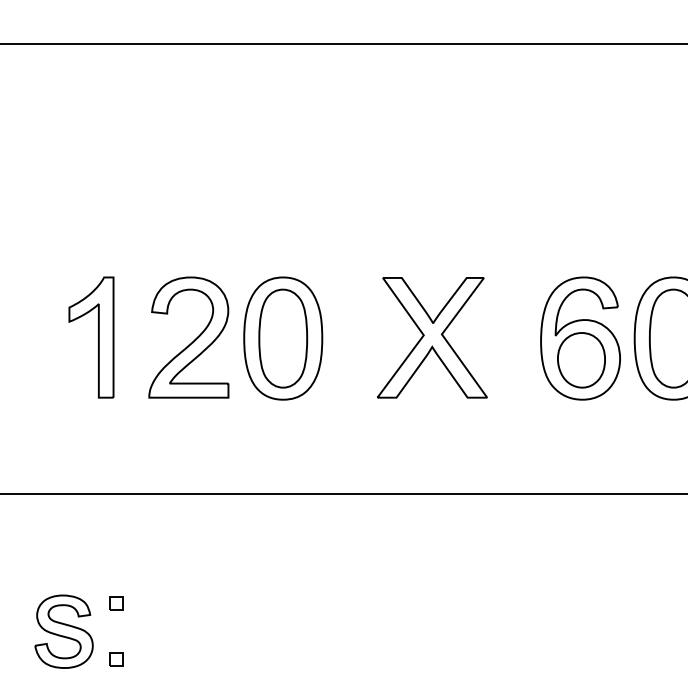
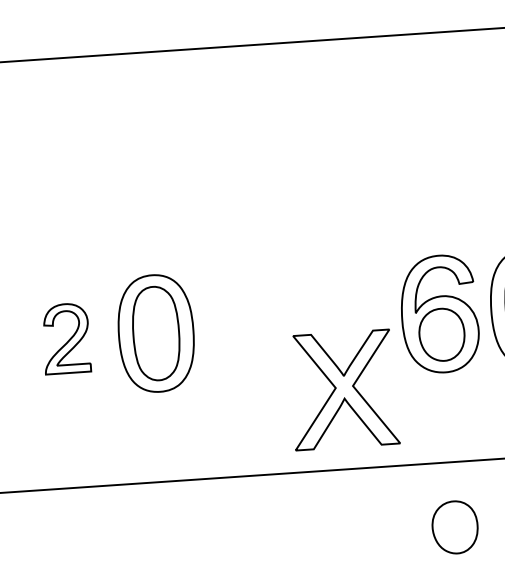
part: (188, 337) -> (65, 338), size x0.6
part: (432, 337) -> (344, 389), moved
part: (581, 562) -> (455, 527), added

